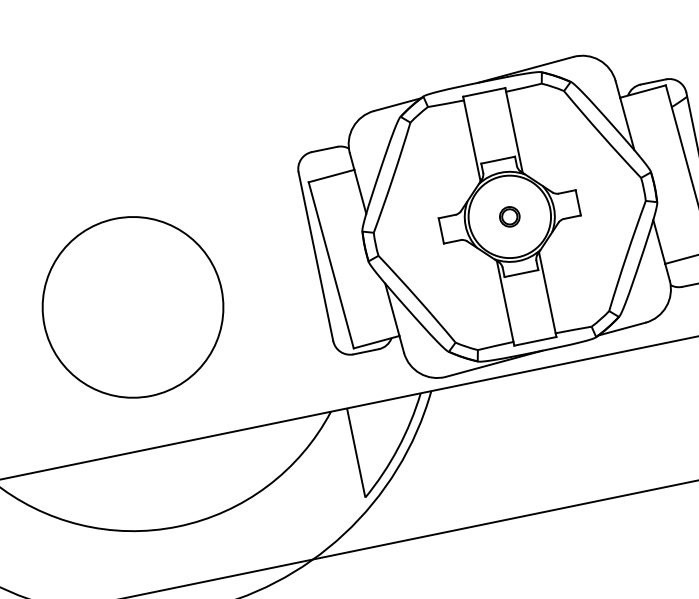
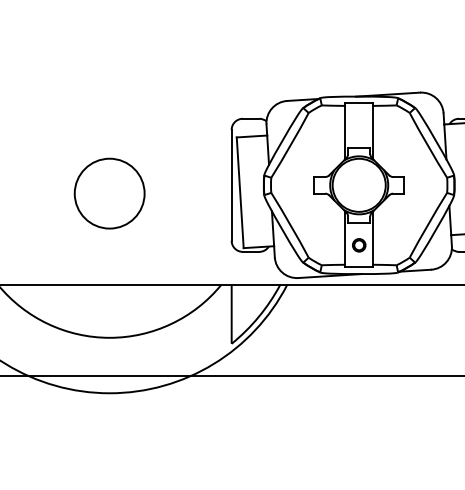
circle: (510, 217) -> (359, 245), moved
circle: (132, 307) -> (109, 193), size x0.6

